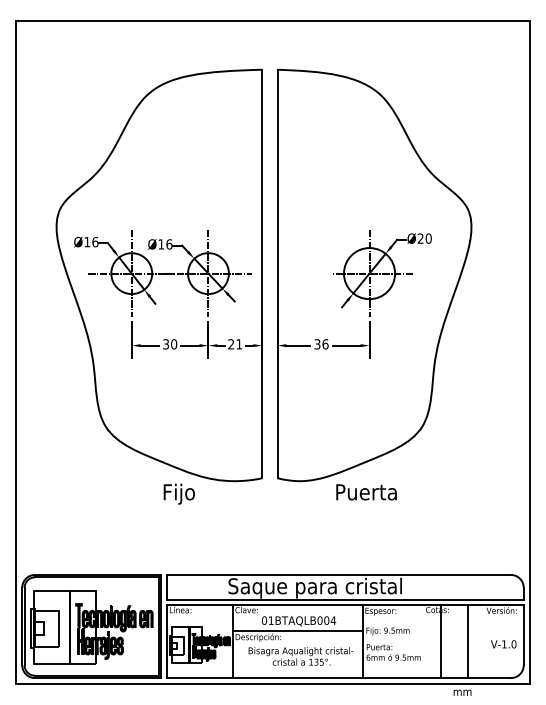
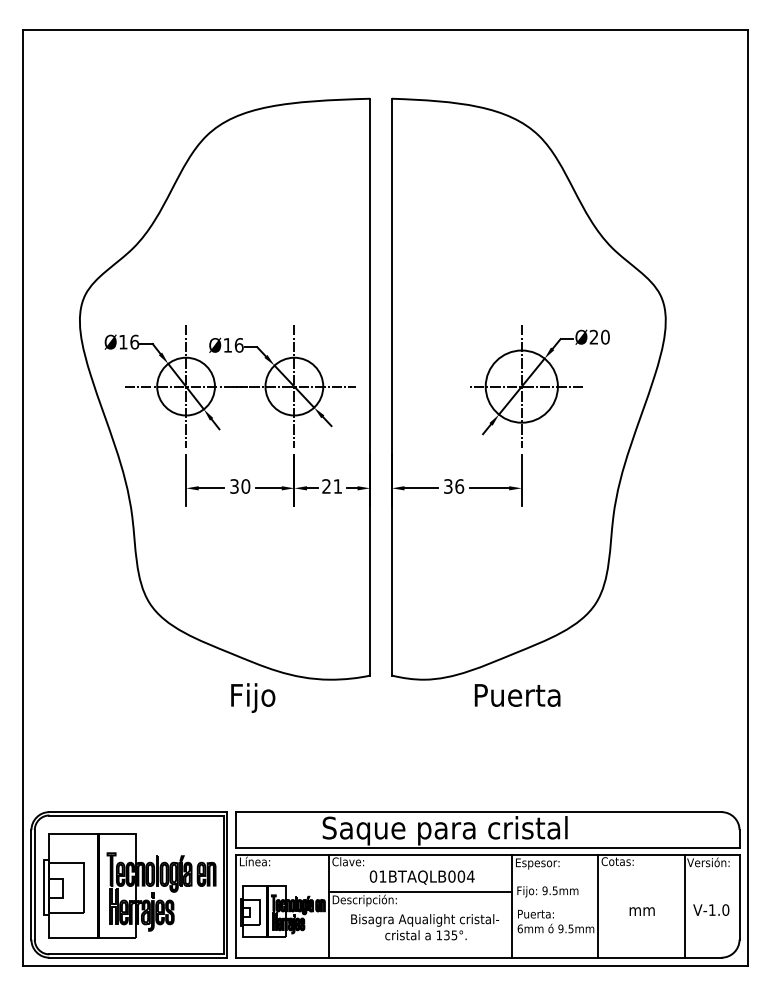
line: (441, 641) -> (598, 905), moved
line: (467, 641) -> (684, 905), moved
text: (462, 692) -> (641, 911), moved

